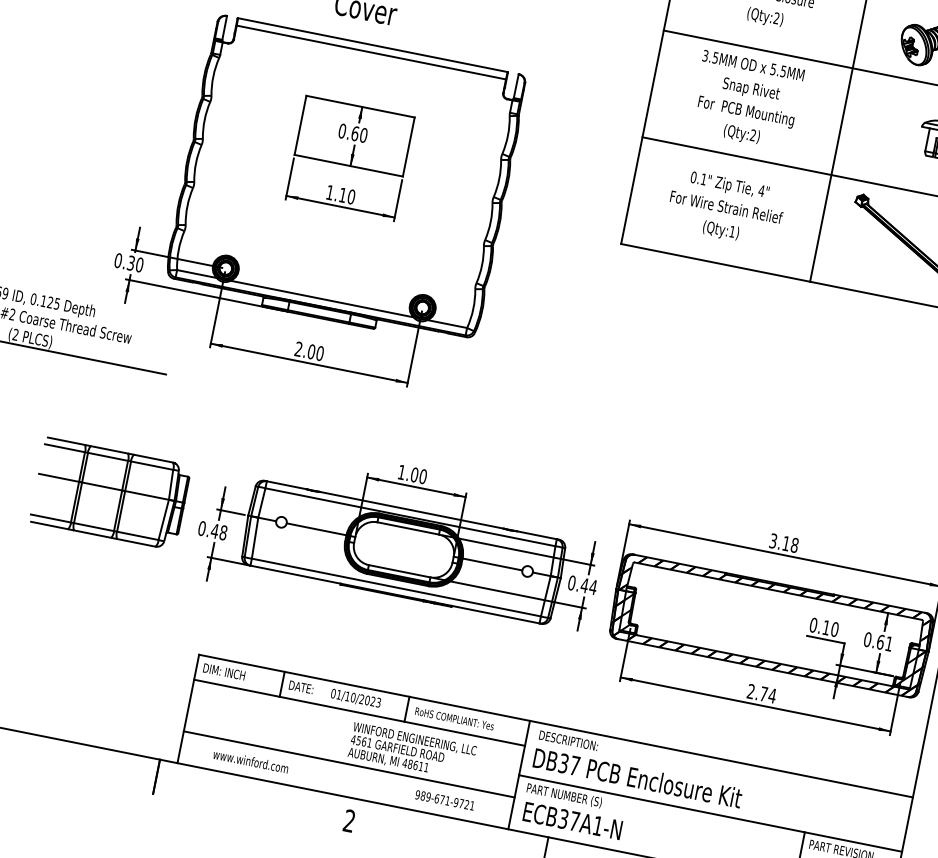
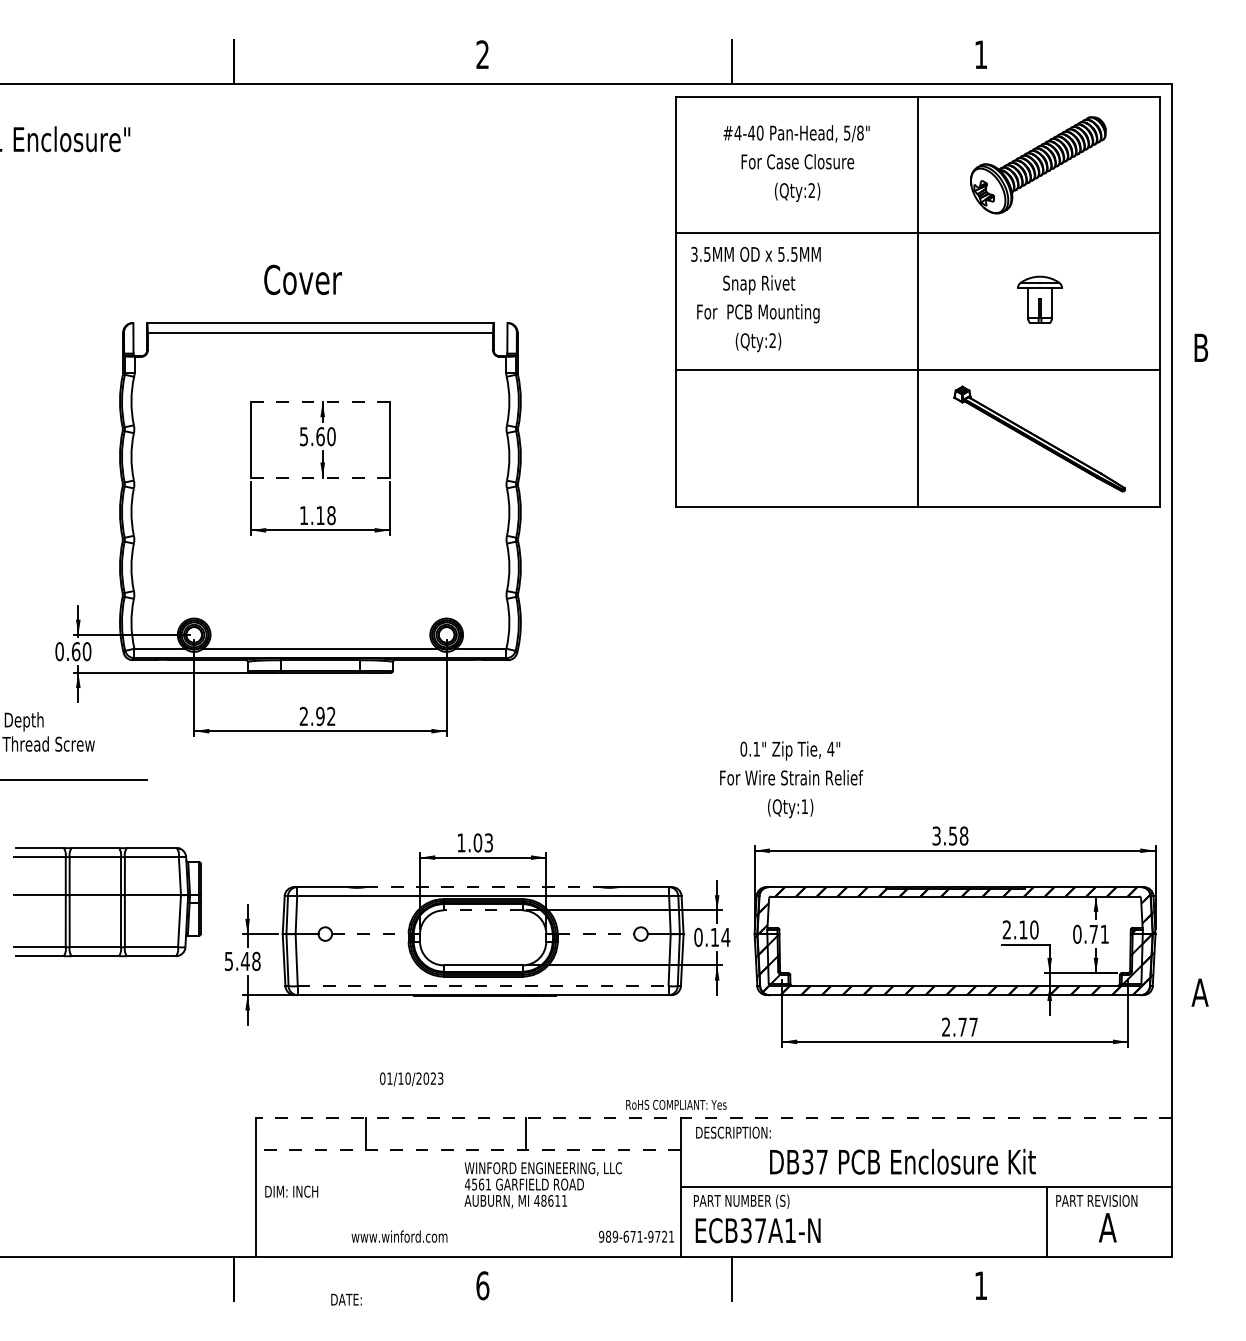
text: (746, 100) -> (755, 299), moved
line: (359, 106) -> (319, 401), solid -> dashed
text: (341, 130) -> (303, 436), 0.60 -> 5.60
line: (348, 165) -> (320, 477), solid -> dashed
text: (351, 196) -> (331, 515), 1.10 -> 1.18
text: (726, 208) -> (791, 779), moved
text: (130, 263) -> (75, 651), 0.30 -> 0.60
text: (315, 352) -> (325, 716), 2.00 -> 2.92
text: (422, 476) -> (488, 842), 1.00 -> 1.03
part: (110, 494) -> (107, 902), moved
line: (412, 510) -> (483, 887), solid -> dashed
text: (201, 527) -> (228, 960), 0.48 -> 5.48
line: (407, 528) -> (482, 910), solid -> dashed
line: (316, 529) -> (370, 934), solid -> dashed
text: (786, 543) -> (953, 835), 3.18 -> 3.58
line: (492, 564) -> (596, 934), solid -> dashed
text: (584, 585) -> (714, 937), 0.44 -> 0.14
line: (396, 587) -> (483, 986), solid -> dashed
text: (813, 624) -> (1006, 929), 0.10 -> 2.10
text: (880, 641) -> (1093, 933), 0.61 -> 0.71
text: (224, 671) -> (291, 1191), moved
text: (301, 687) -> (346, 1299), moved
text: (772, 695) -> (973, 1026), 2.74 -> 2.77
text: (355, 698) -> (411, 1079), moved
line: (359, 712) -> (468, 1149), solid -> dashed
text: (454, 718) -> (676, 1104), moved
line: (556, 725) -> (714, 1117), solid -> dashed
text: (250, 761) -> (399, 1236), moved
line: (349, 764) -> (468, 1215), removed
text: (637, 777) -> (902, 1161), moved
text: (445, 800) -> (636, 1236), moved
text: (349, 820) -> (482, 1285), 2 -> 6

